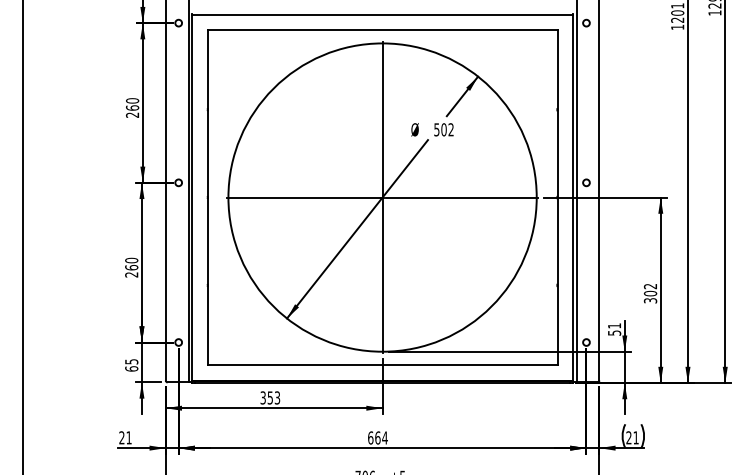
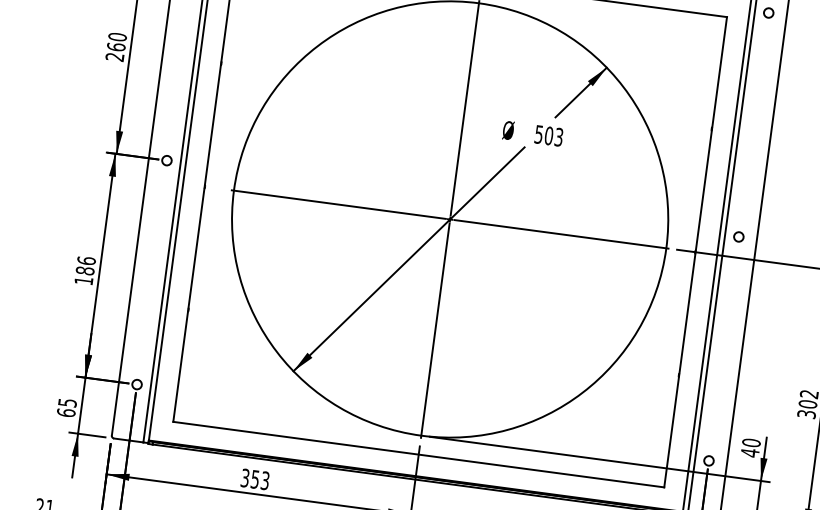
text: (450, 129) -> (558, 136), 502 -> 503
text: (131, 267) -> (84, 270), 260 -> 186
text: (614, 329) -> (750, 447), 51 -> 40

